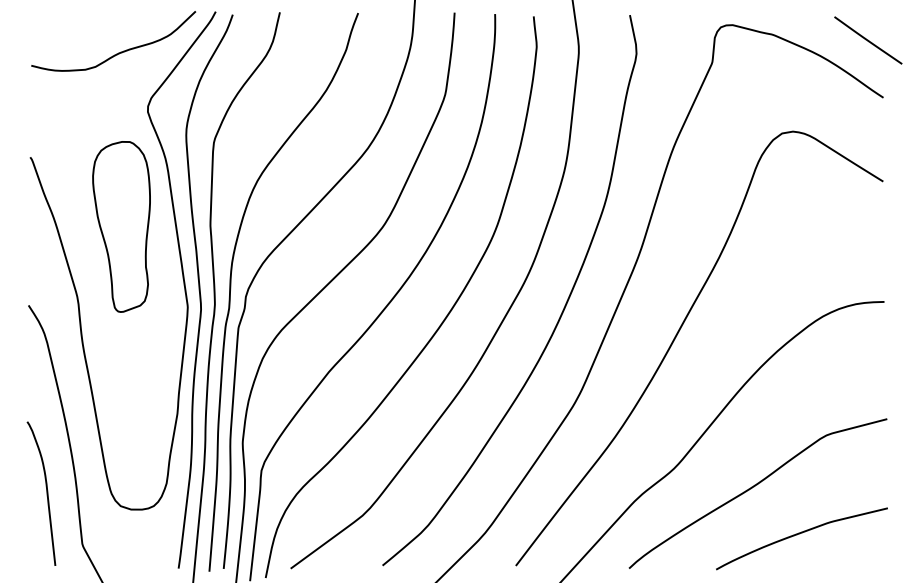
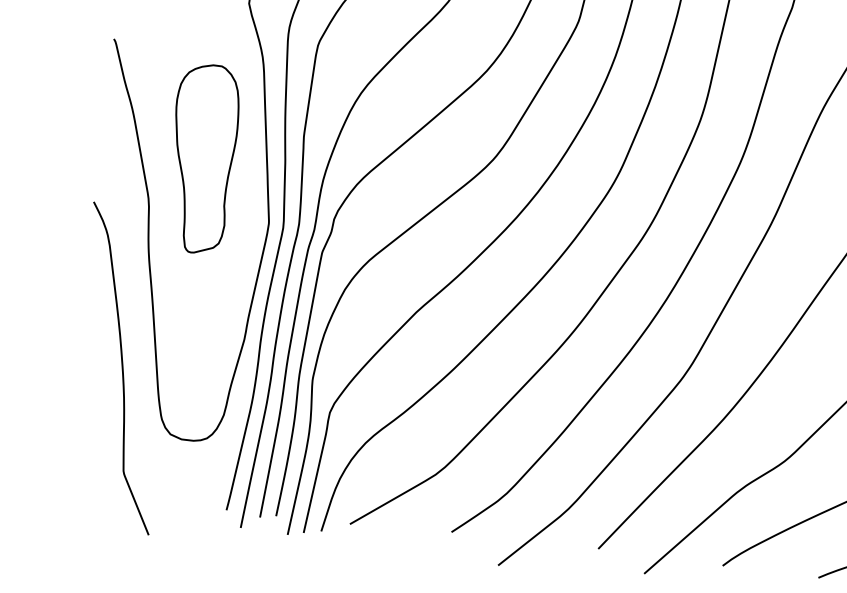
part: (121, 226) -> (202, 158), moved
curve: (46, 493) -> (90, 411), removed

